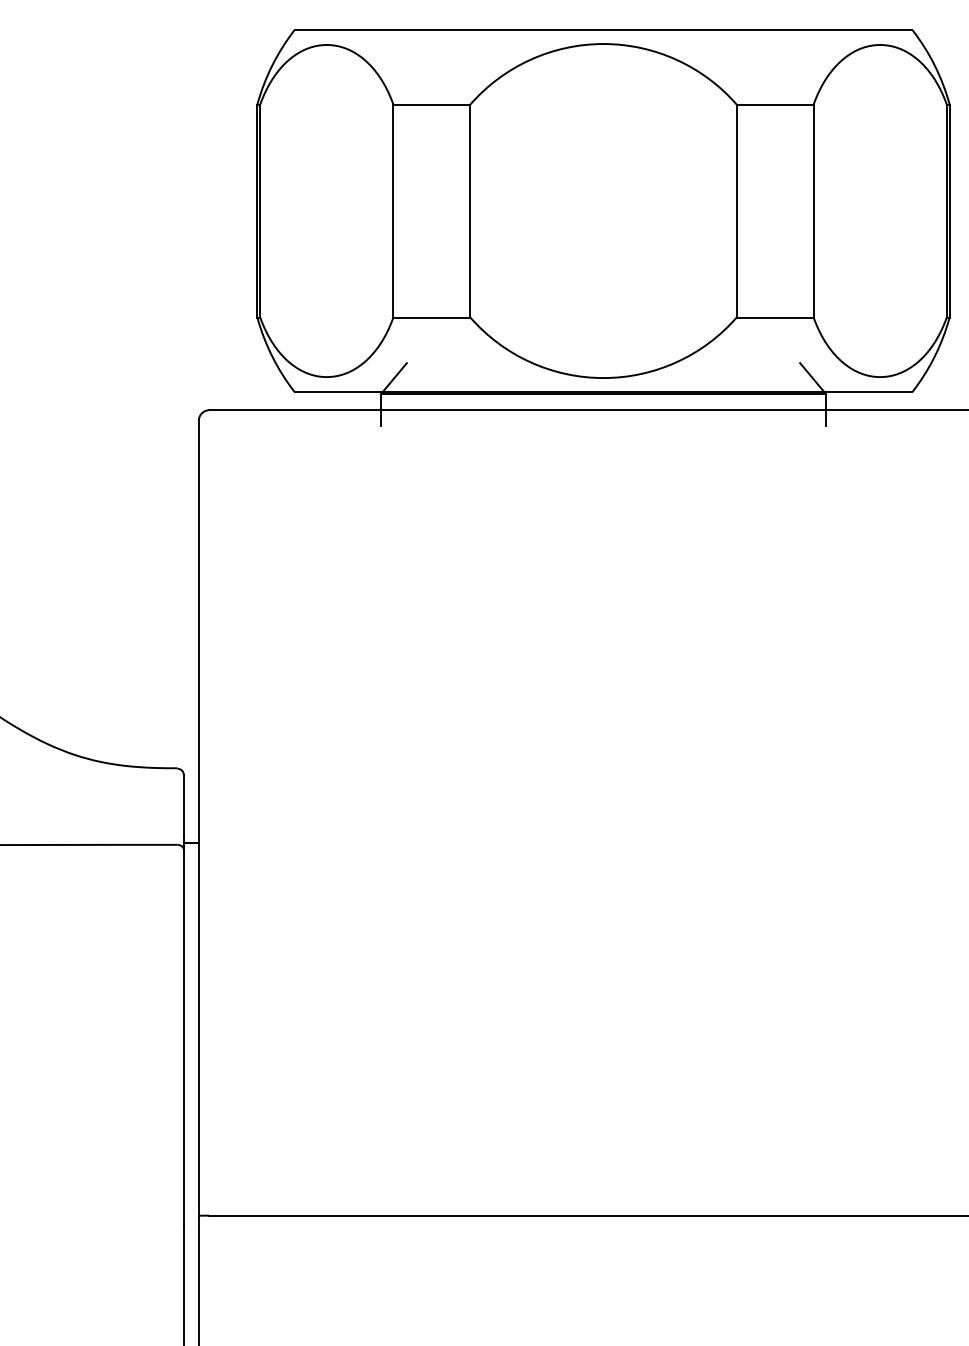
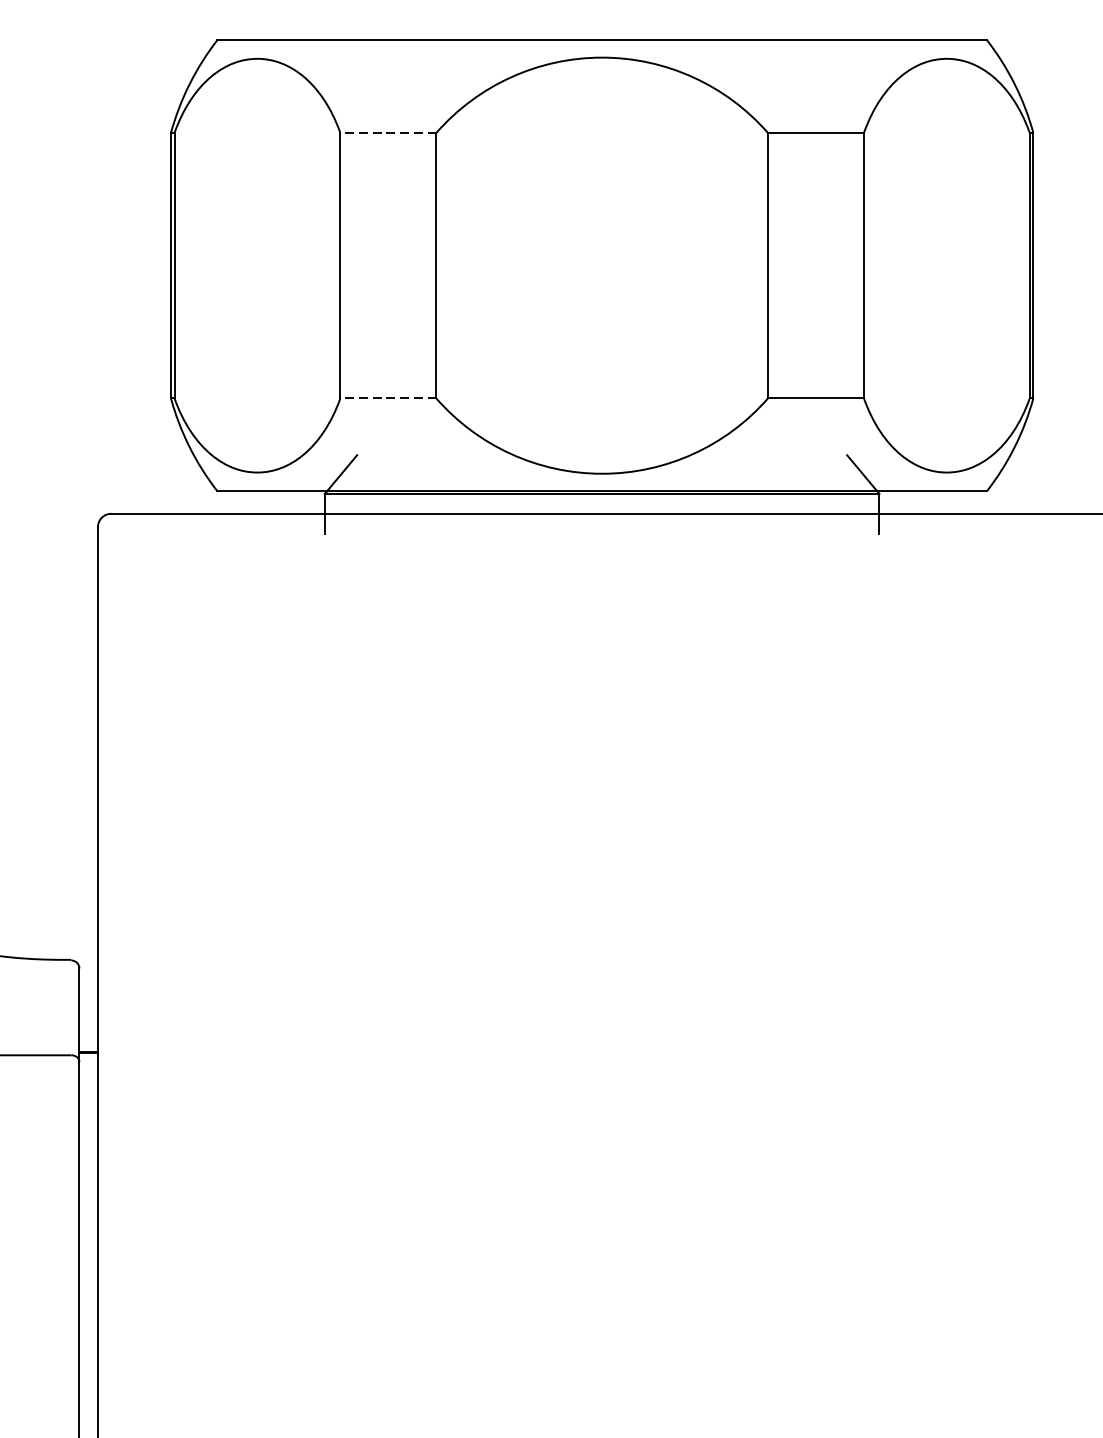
line: (431, 104) -> (387, 132), solid -> dashed
line: (431, 317) -> (387, 398), solid -> dashed

